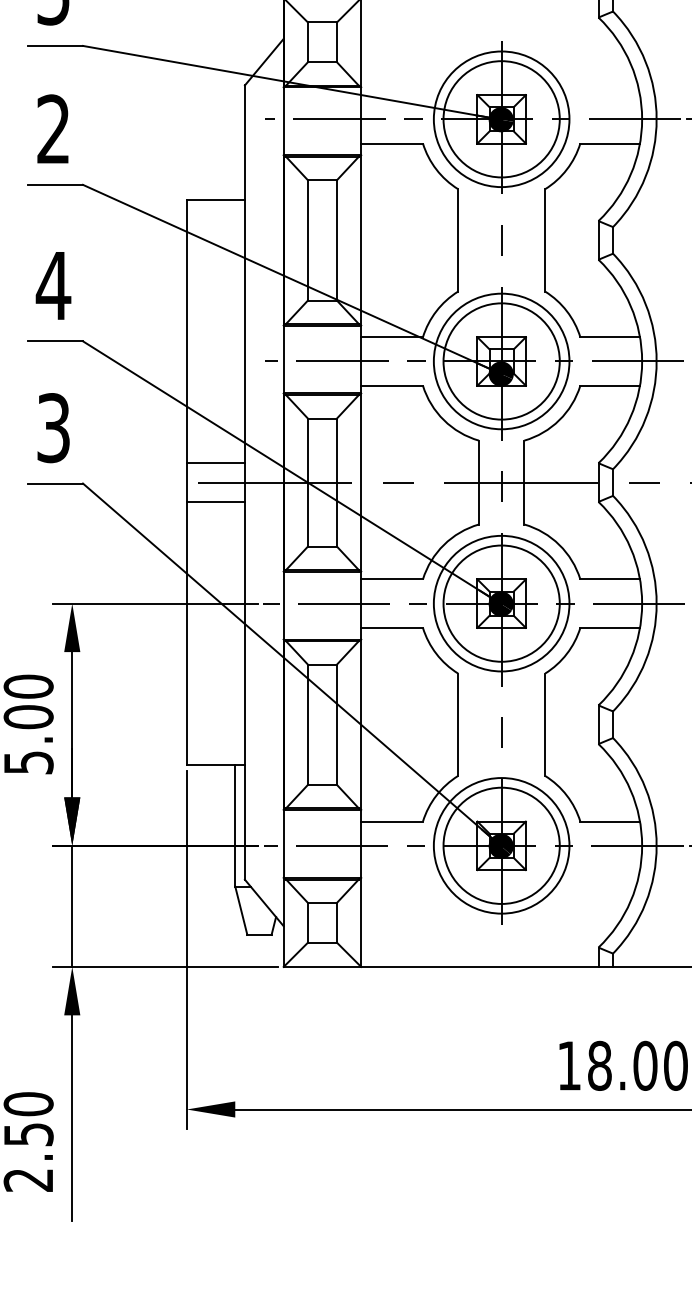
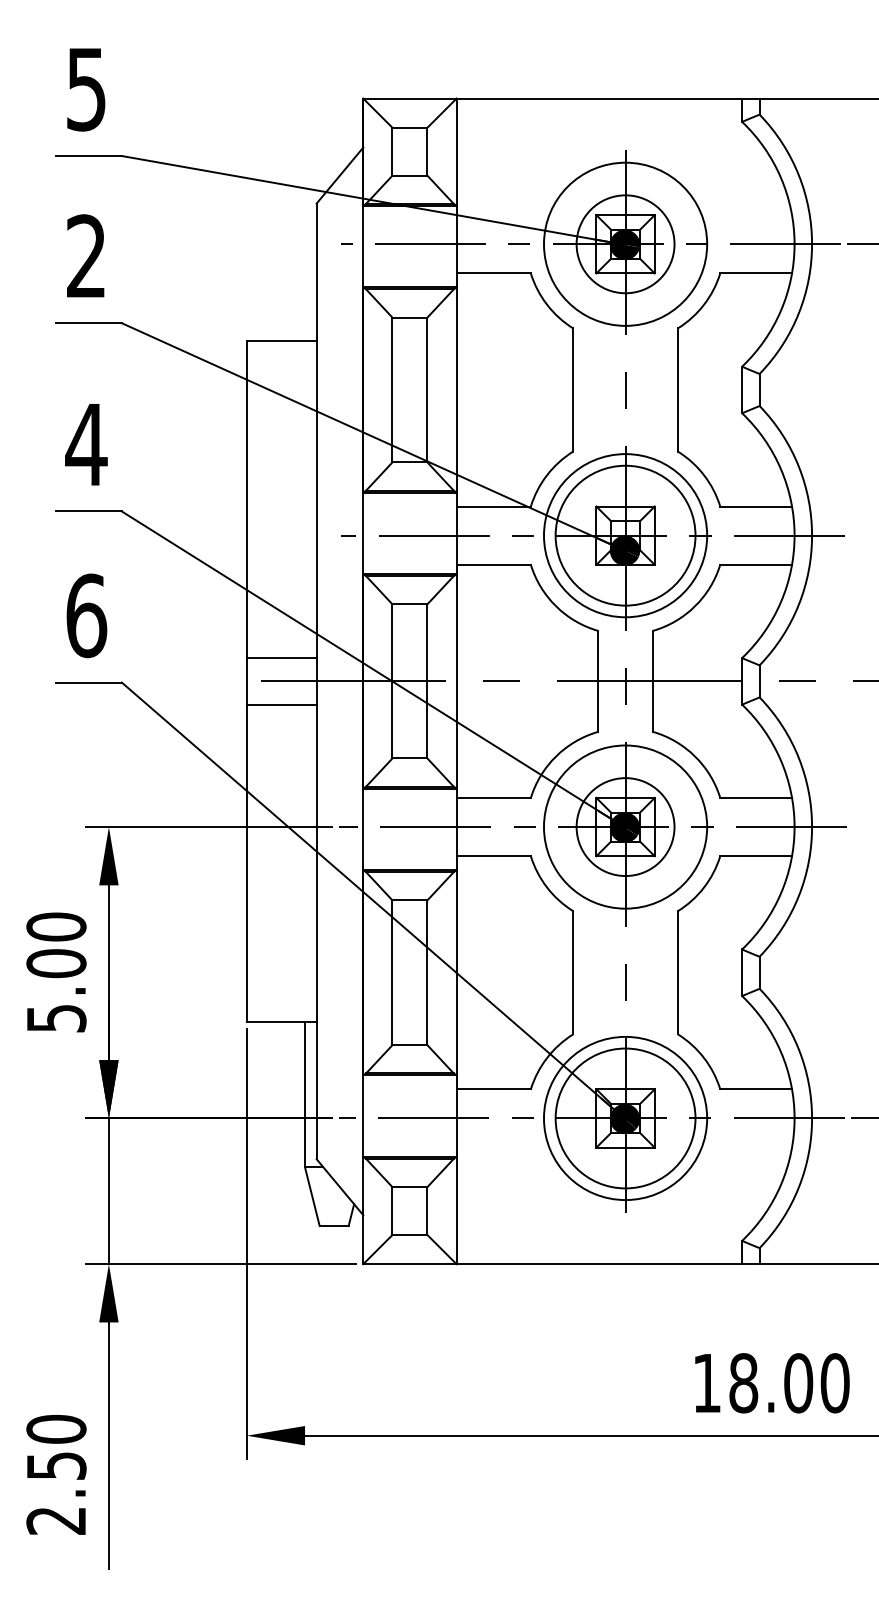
circle: (501, 119) -> (625, 244), size x0.7
text: (53, 427) -> (86, 615), 3 -> 6
circle: (501, 604) -> (625, 827), size x0.7

